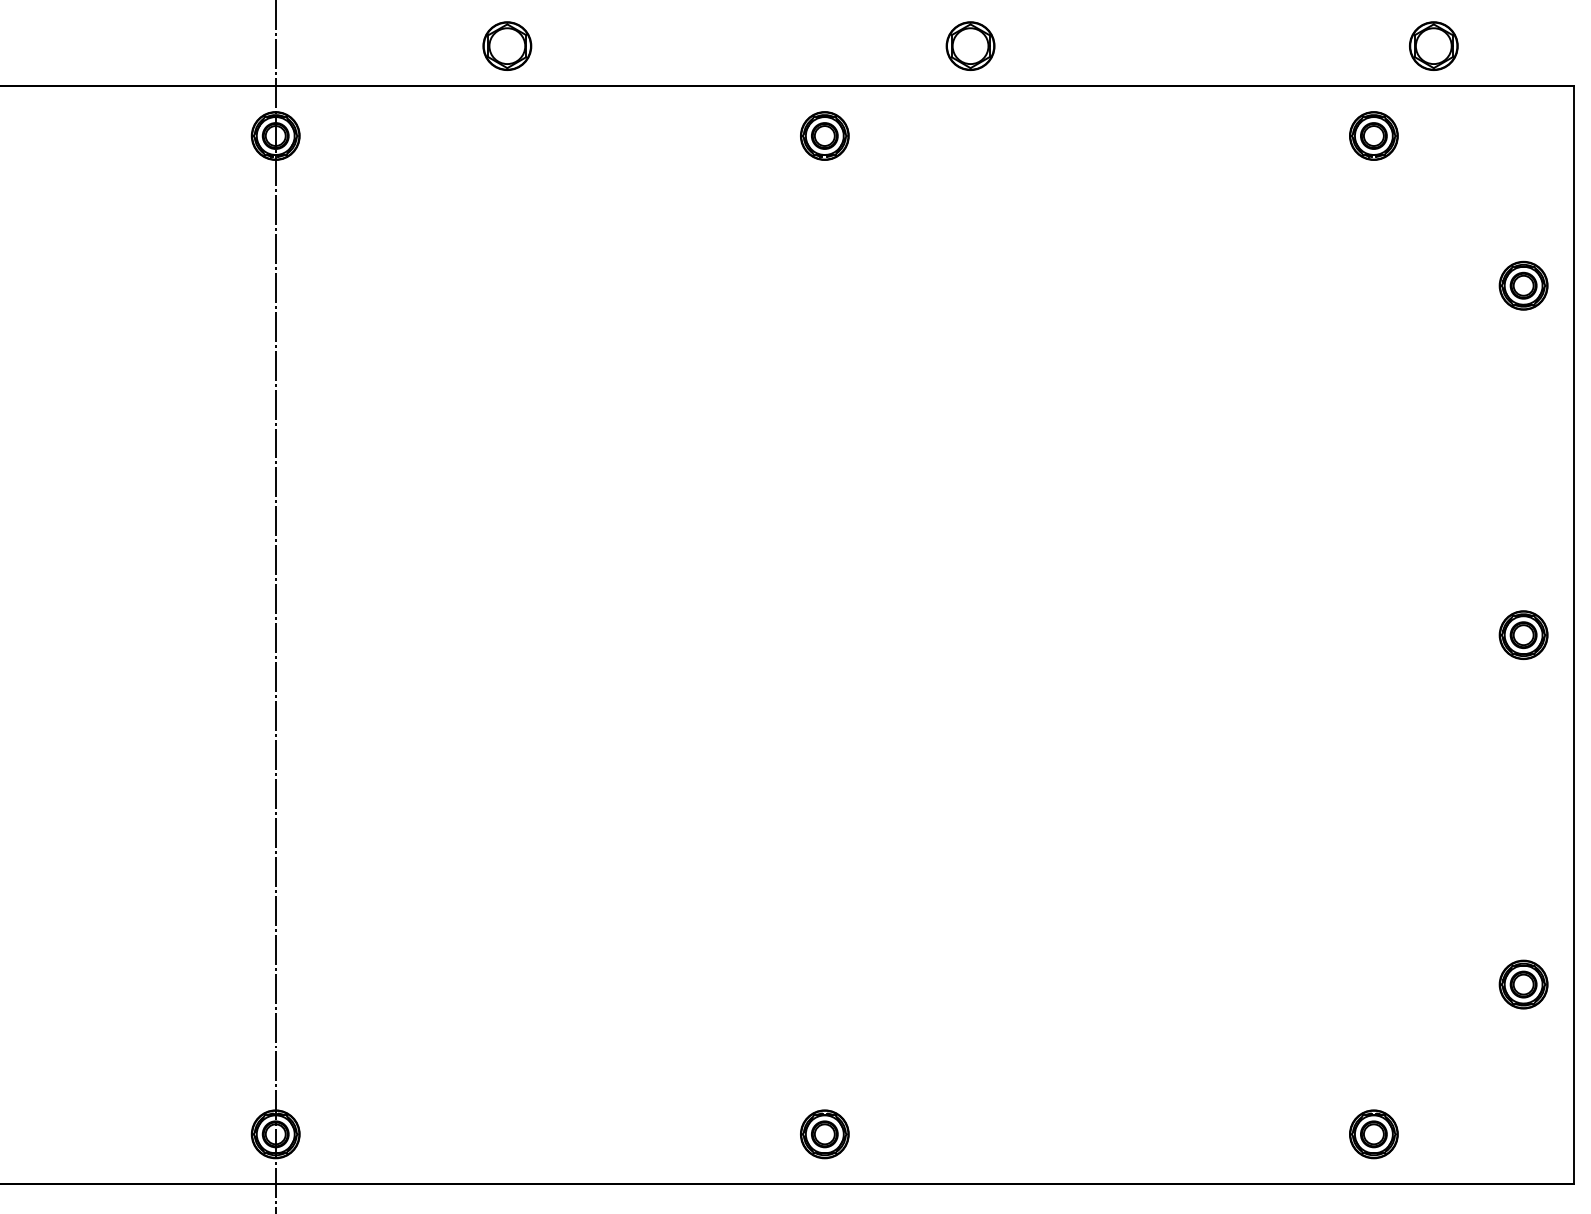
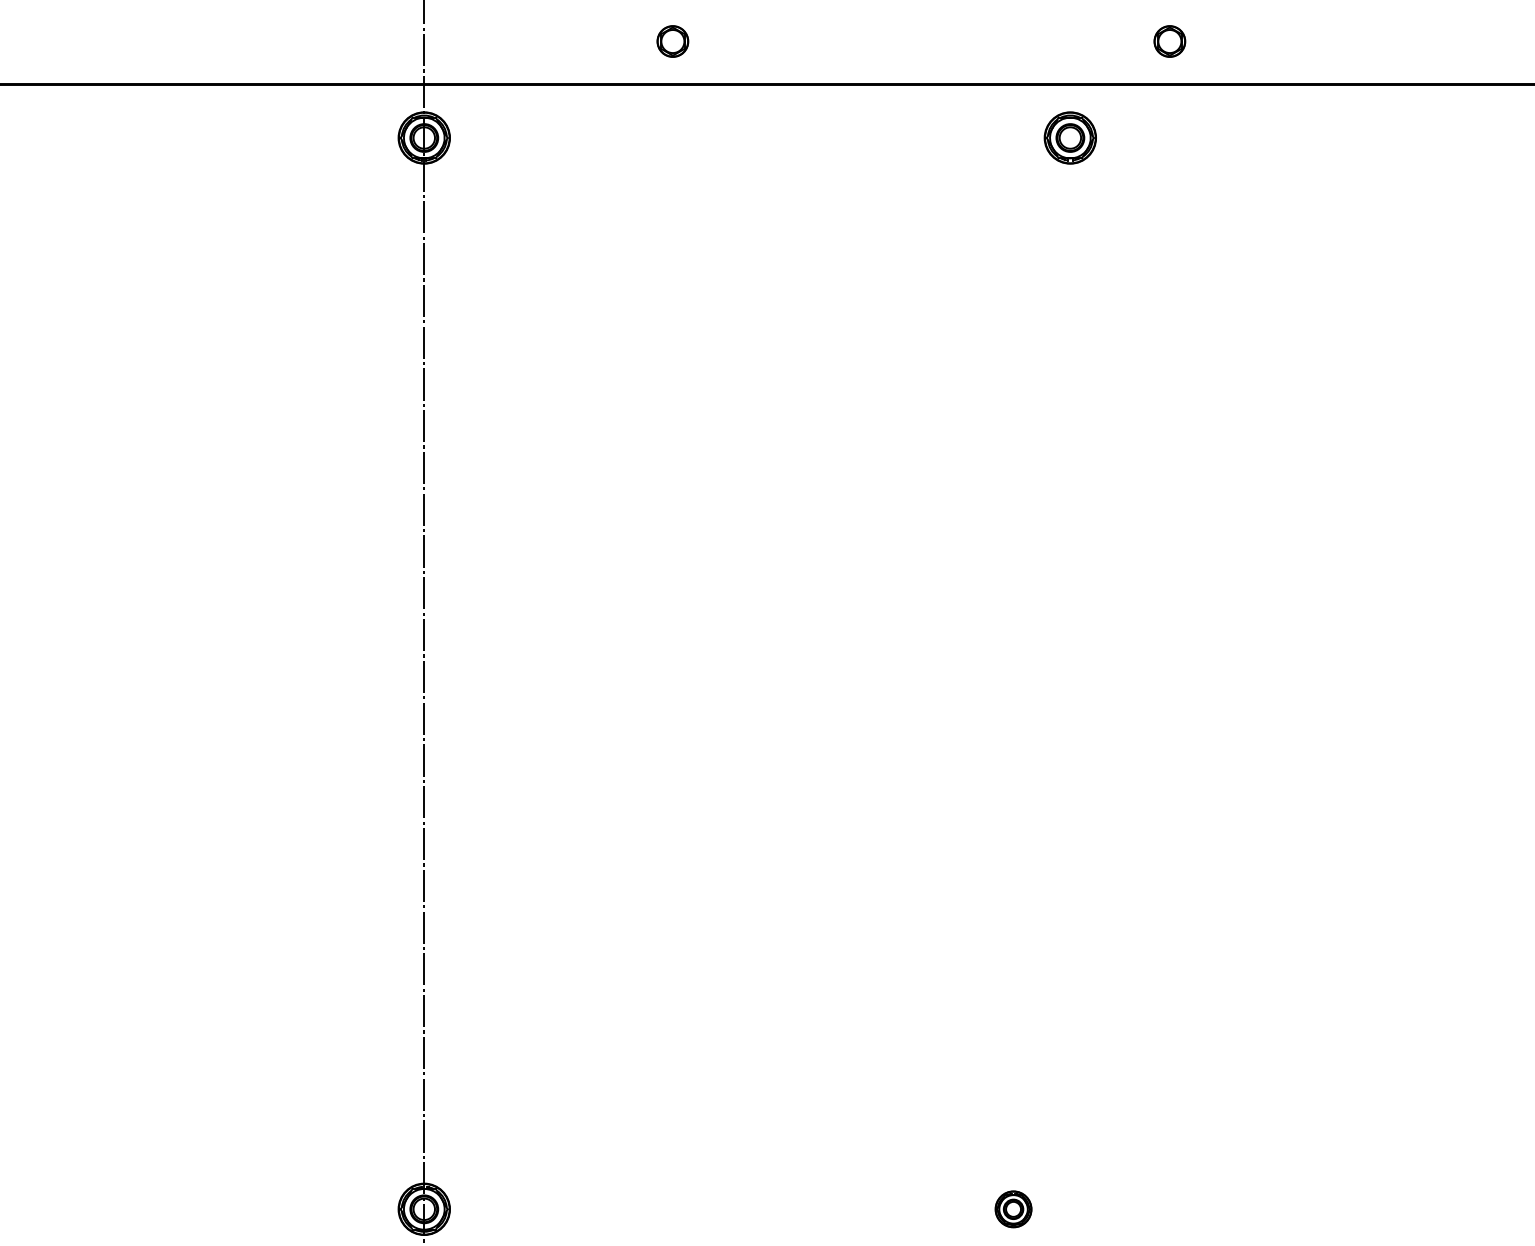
part: (507, 45) -> (672, 40), size x0.6
part: (970, 45) -> (1169, 40), size x0.6
part: (824, 135) -> (1070, 137), moved
part: (824, 1134) -> (1013, 1209), size x0.7

